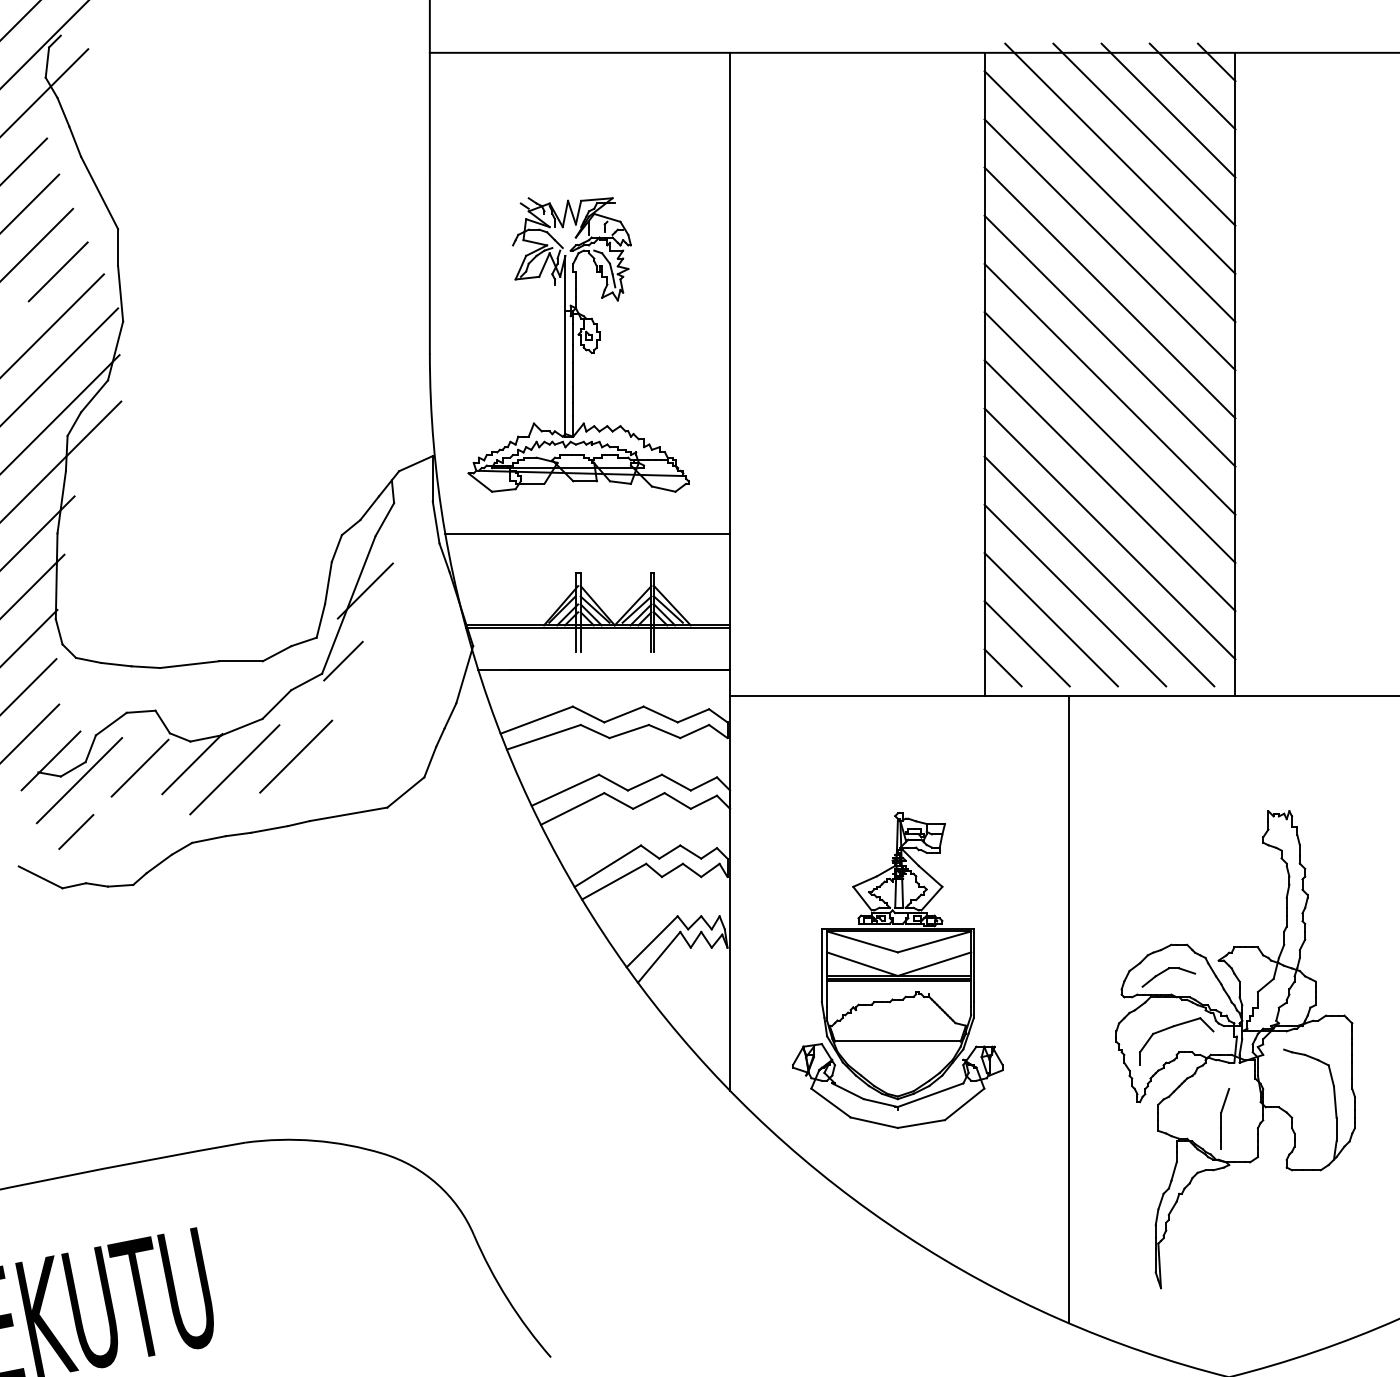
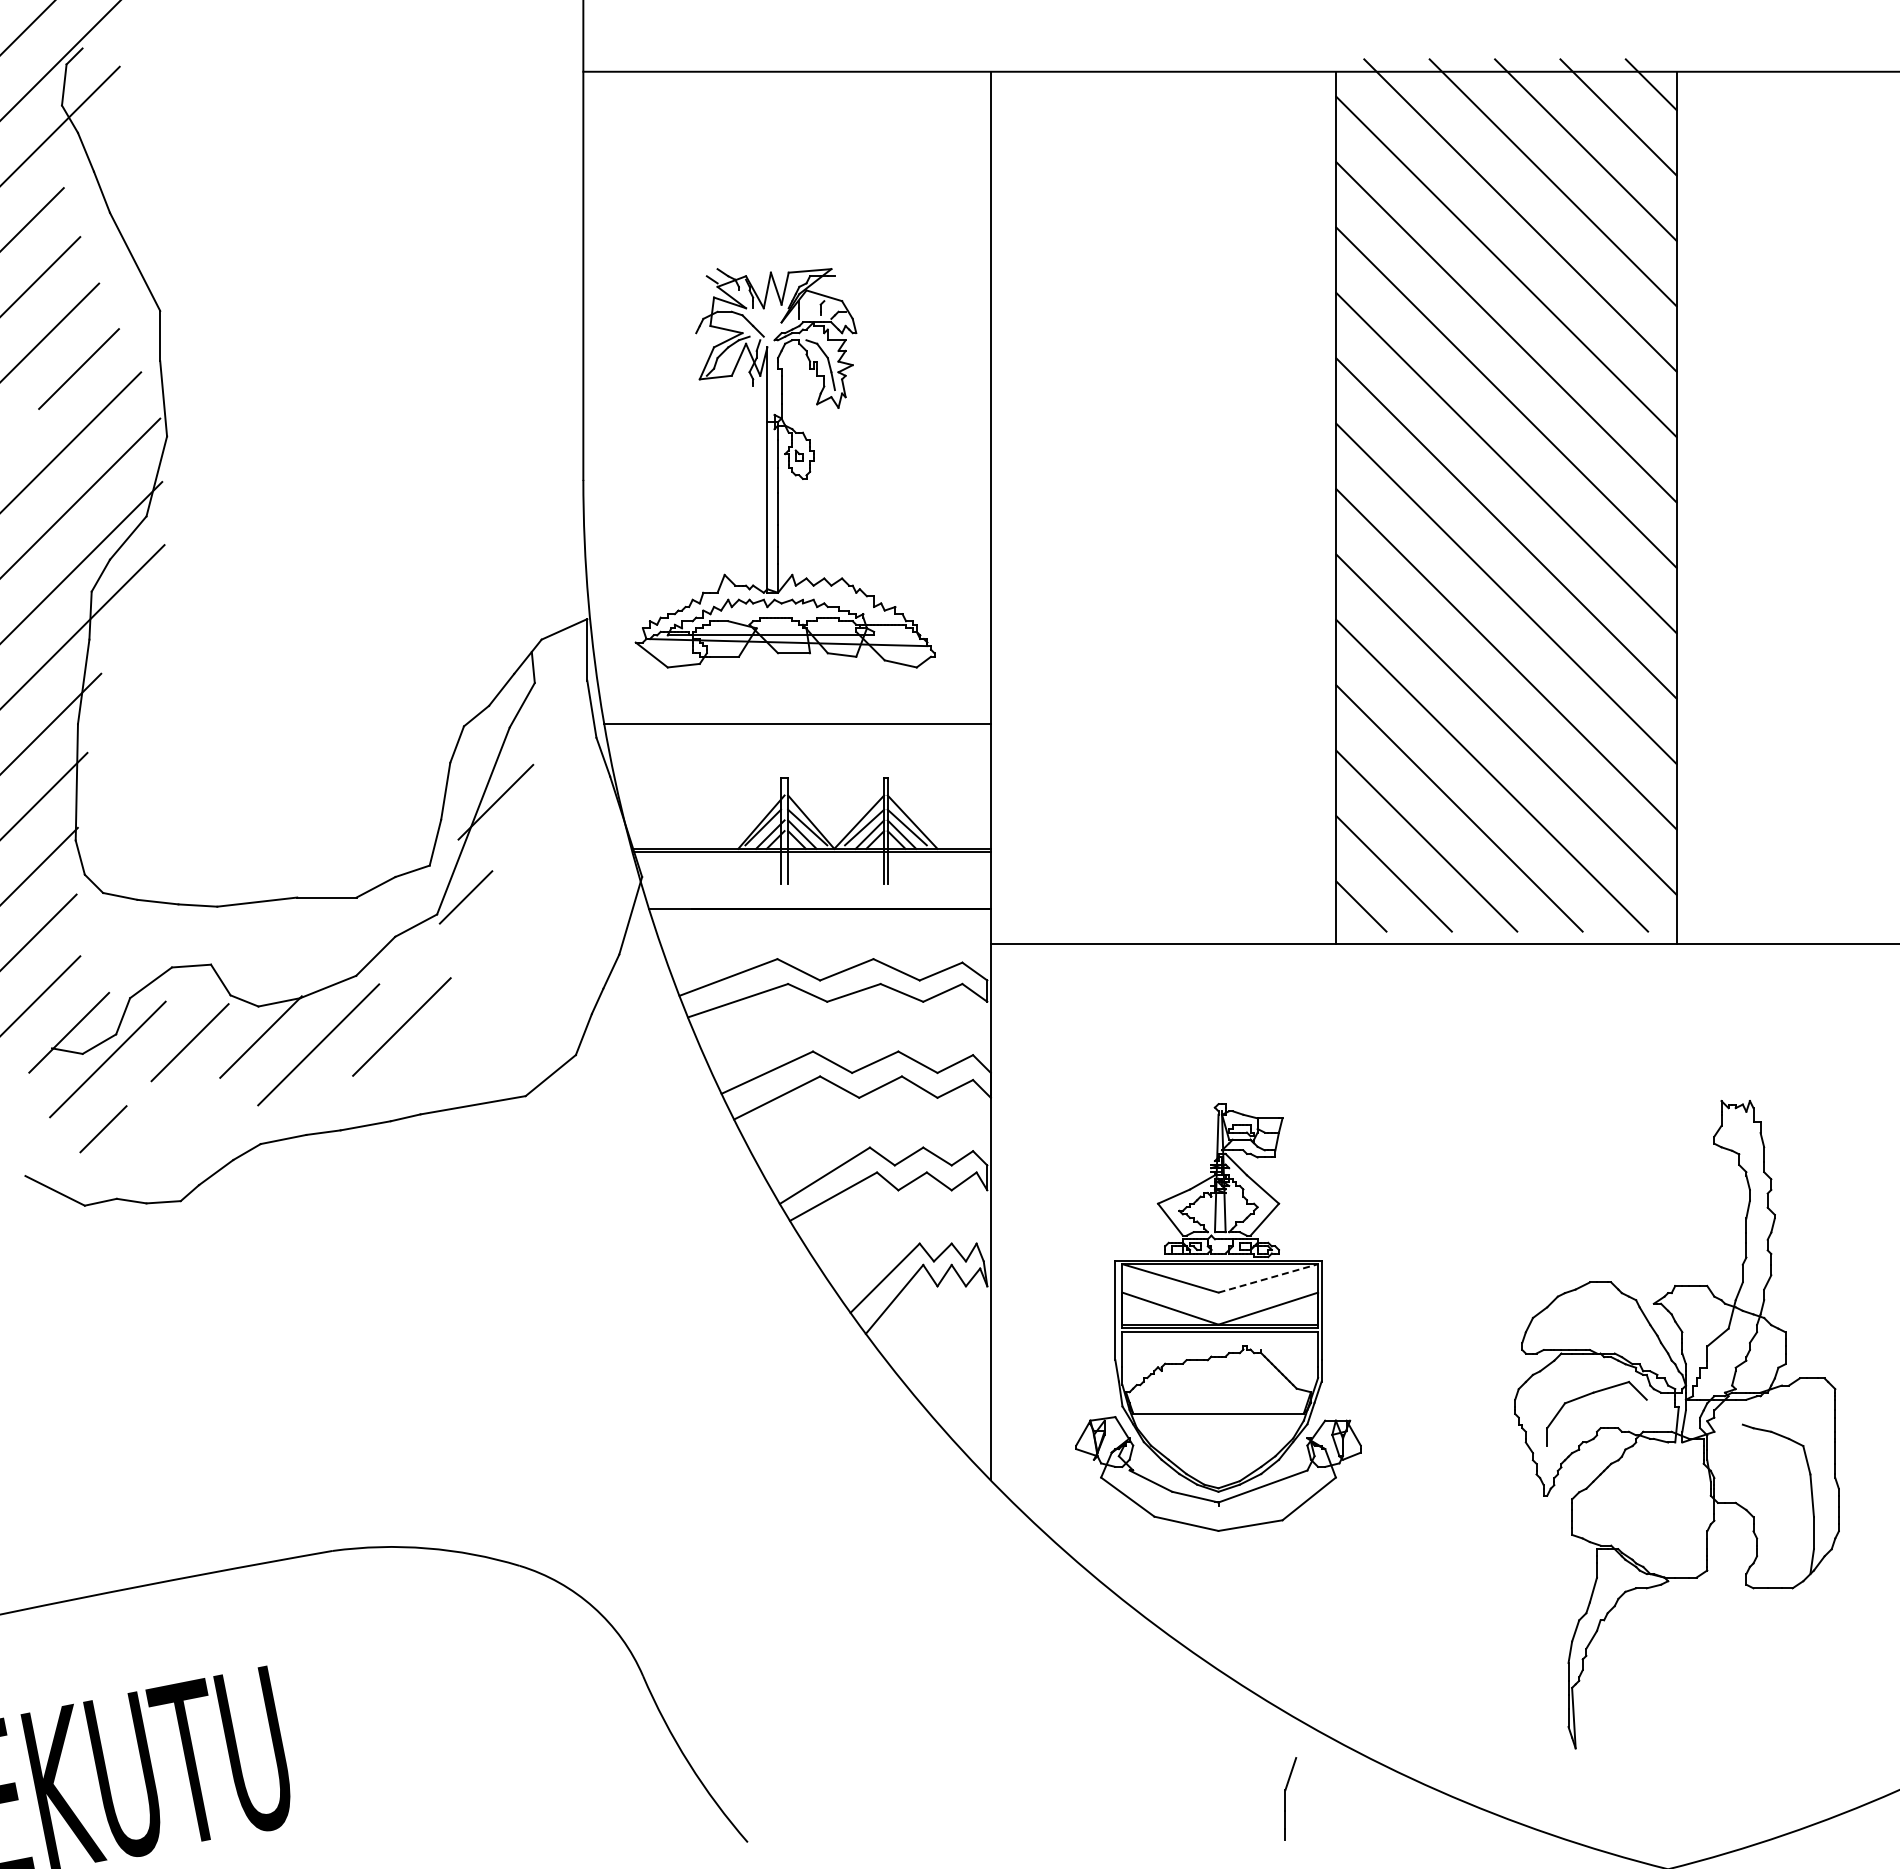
line: (934, 941) -> (1268, 1278), solid -> dashed
part: (1165, 971) -> (1581, 1318), removed
line: (1069, 1009) -> (1451, 1370), removed
part: (1224, 1118) -> (1290, 1798), moved

